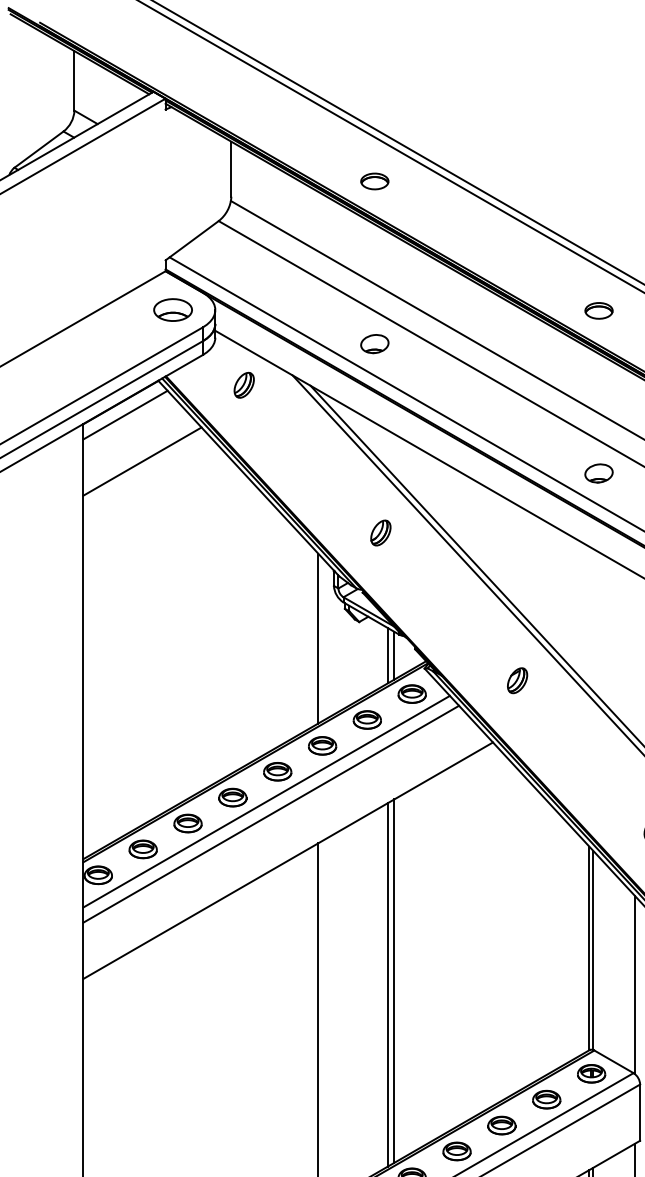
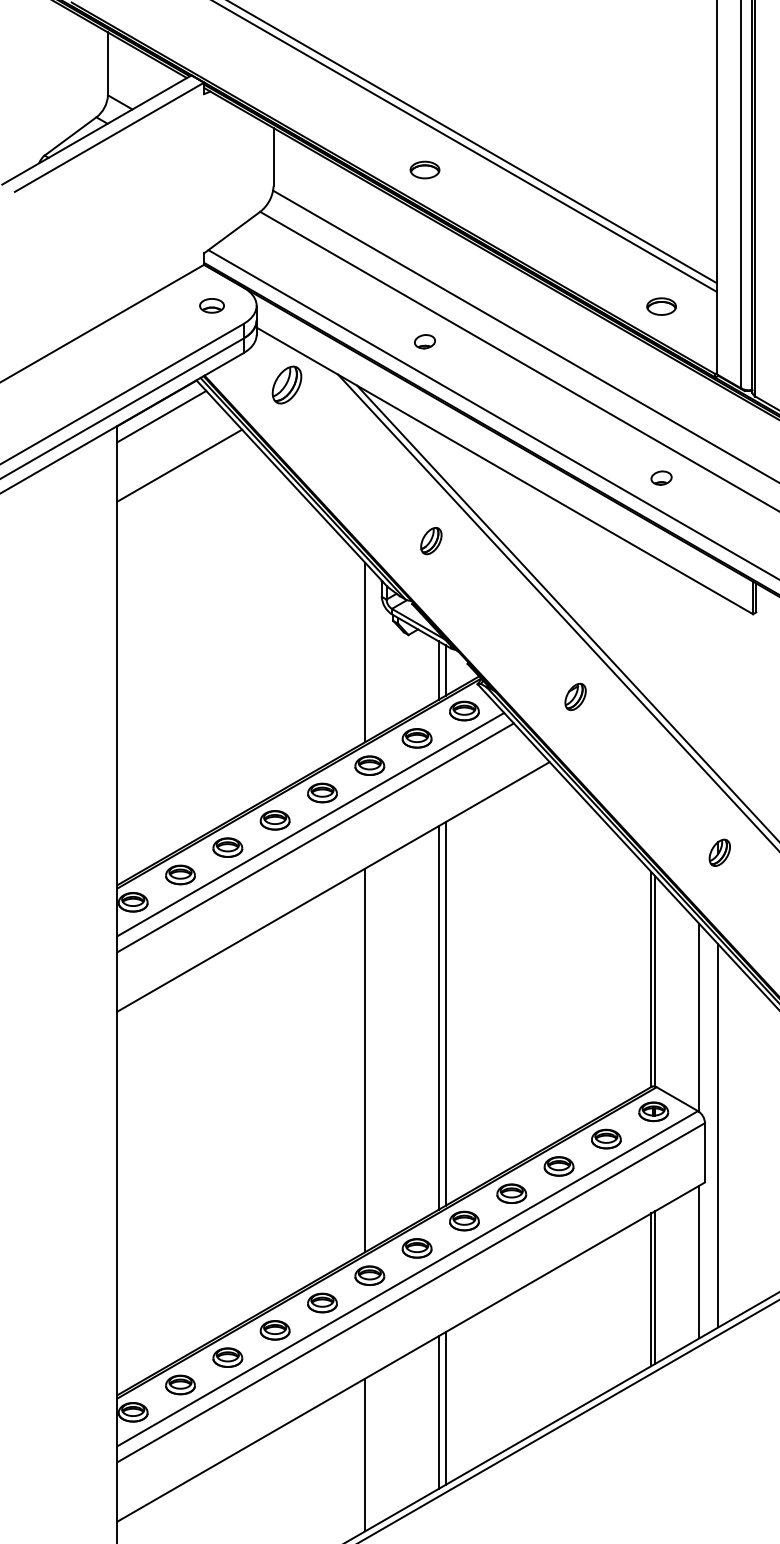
part: (172, 309) -> (211, 305), size x0.6
part: (374, 343) -> (424, 341), size x0.7
part: (244, 385) -> (287, 385), size x1.4
part: (598, 472) -> (661, 477), size x0.7

